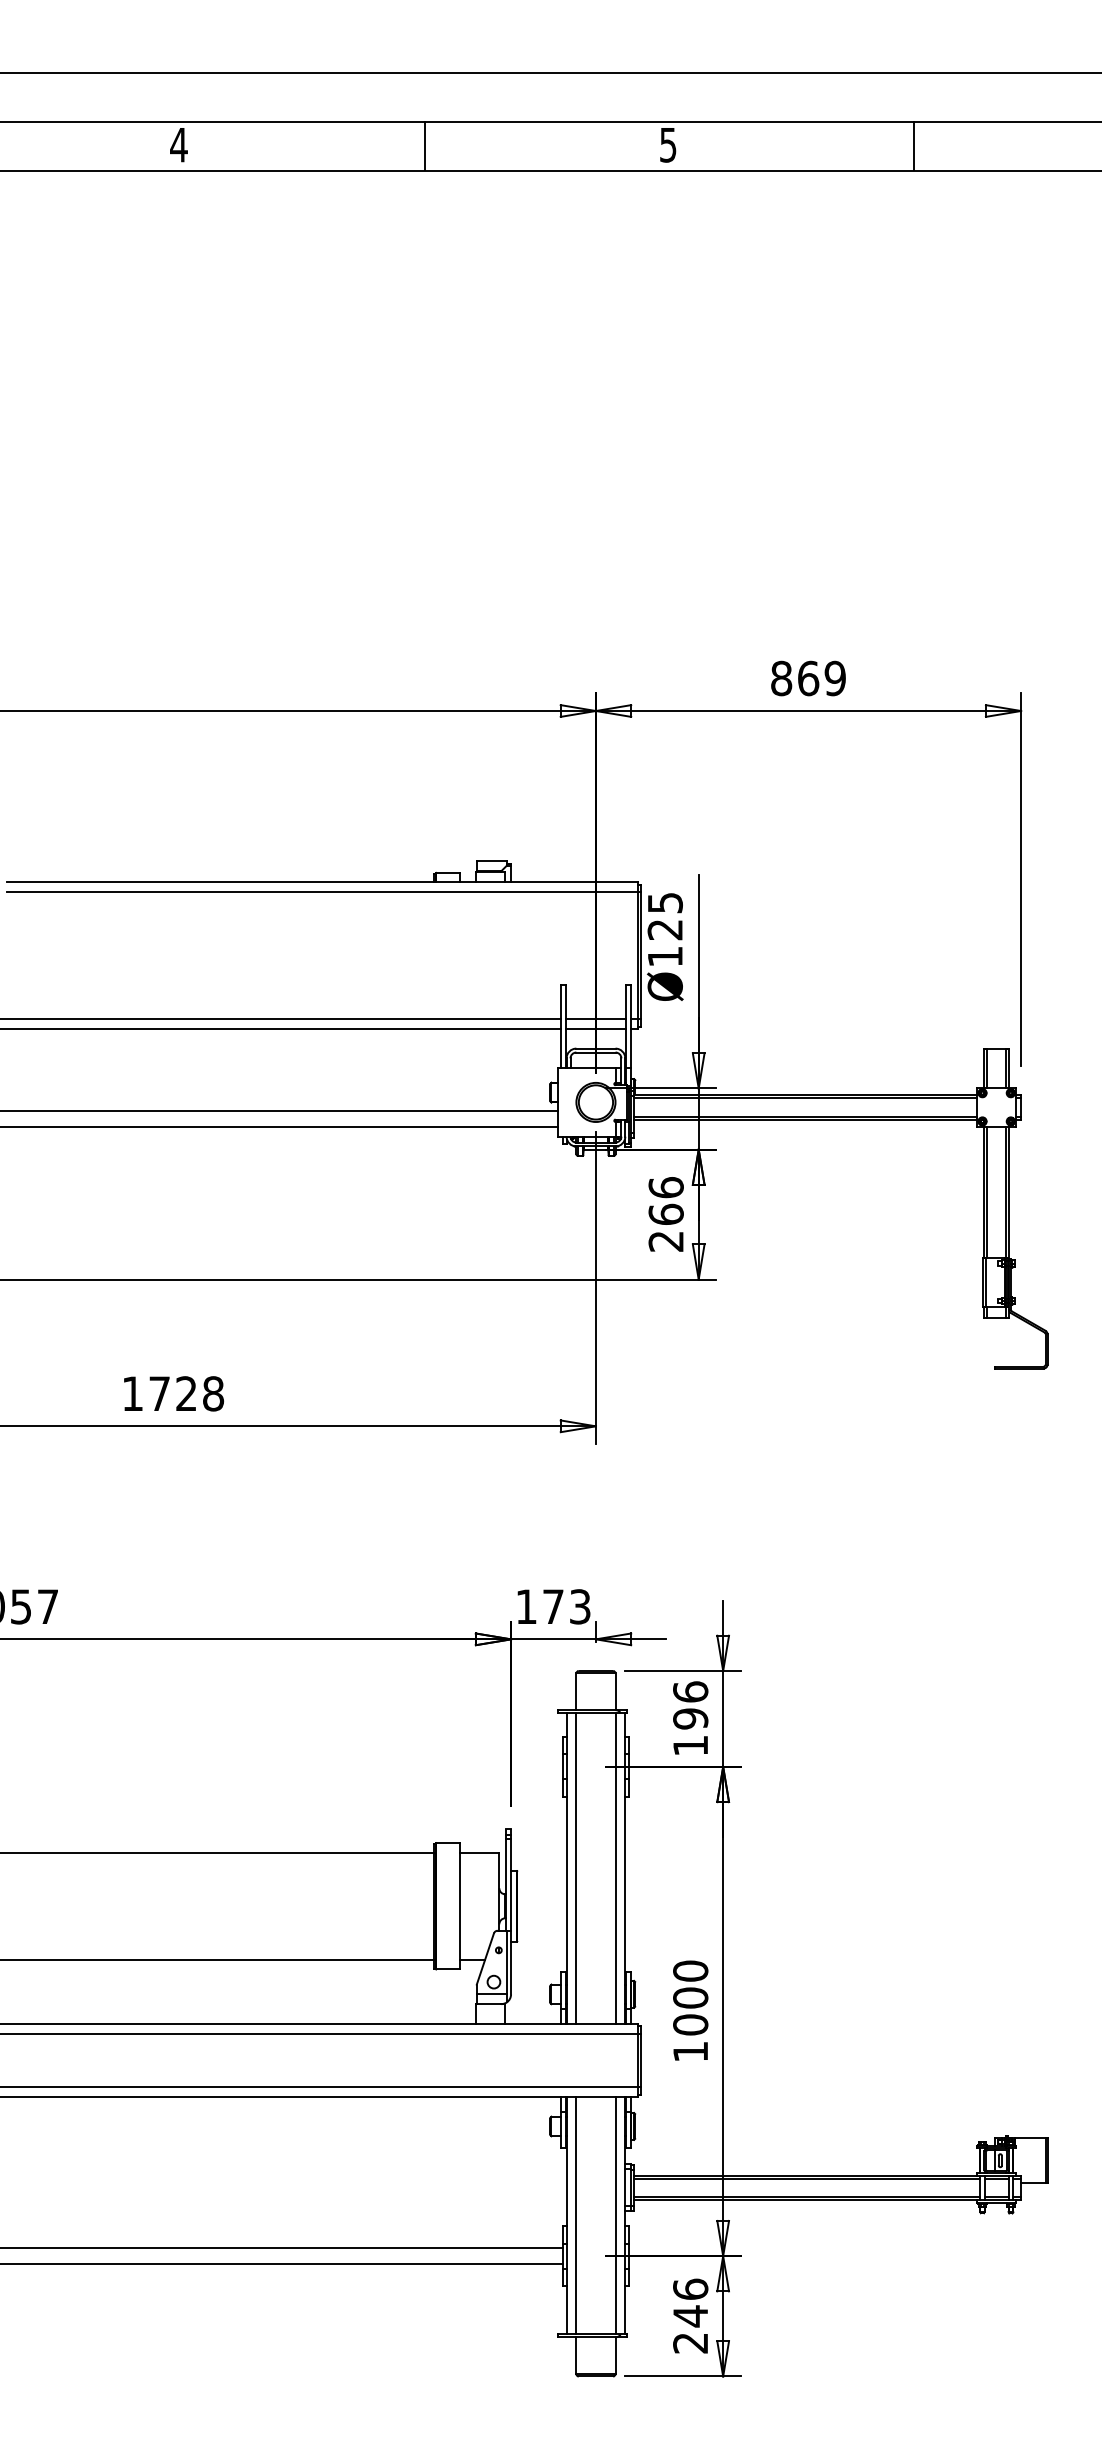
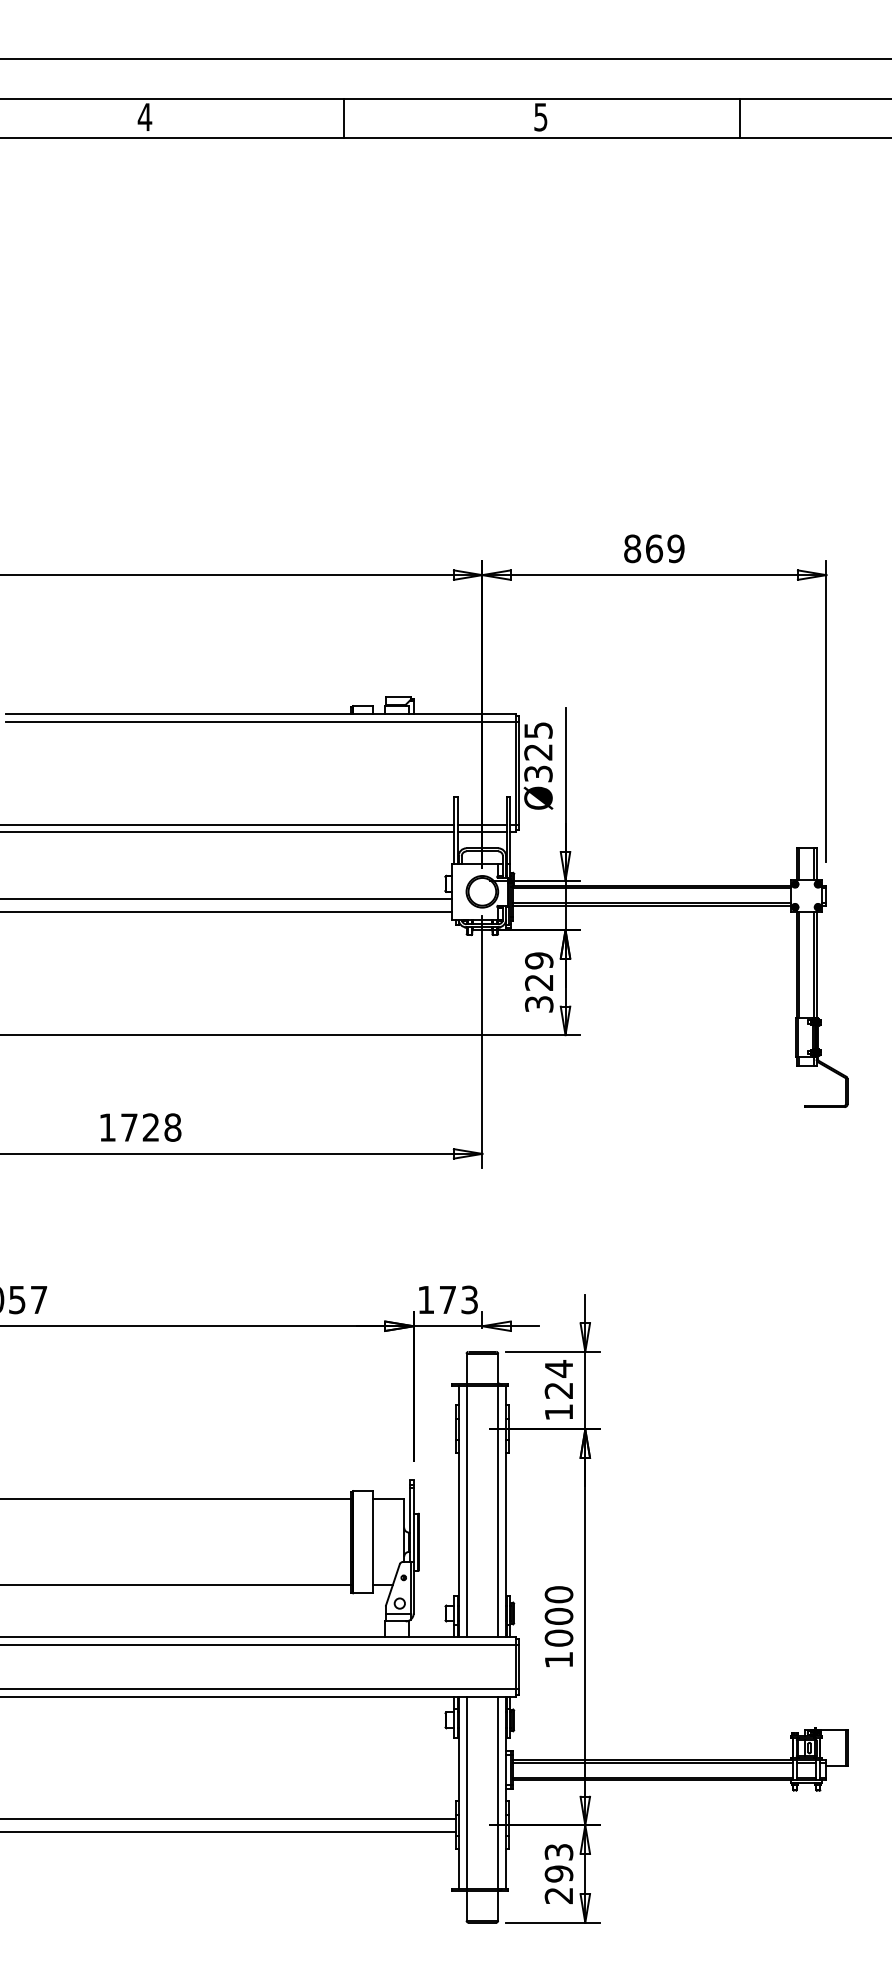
text: (664, 956) -> (537, 773), Ø125 -> Ø325
text: (665, 1214) -> (538, 982), 266 -> 329
text: (690, 1705) -> (558, 1379), 196 -> 124
text: (690, 2302) -> (558, 1862), 246 -> 293

